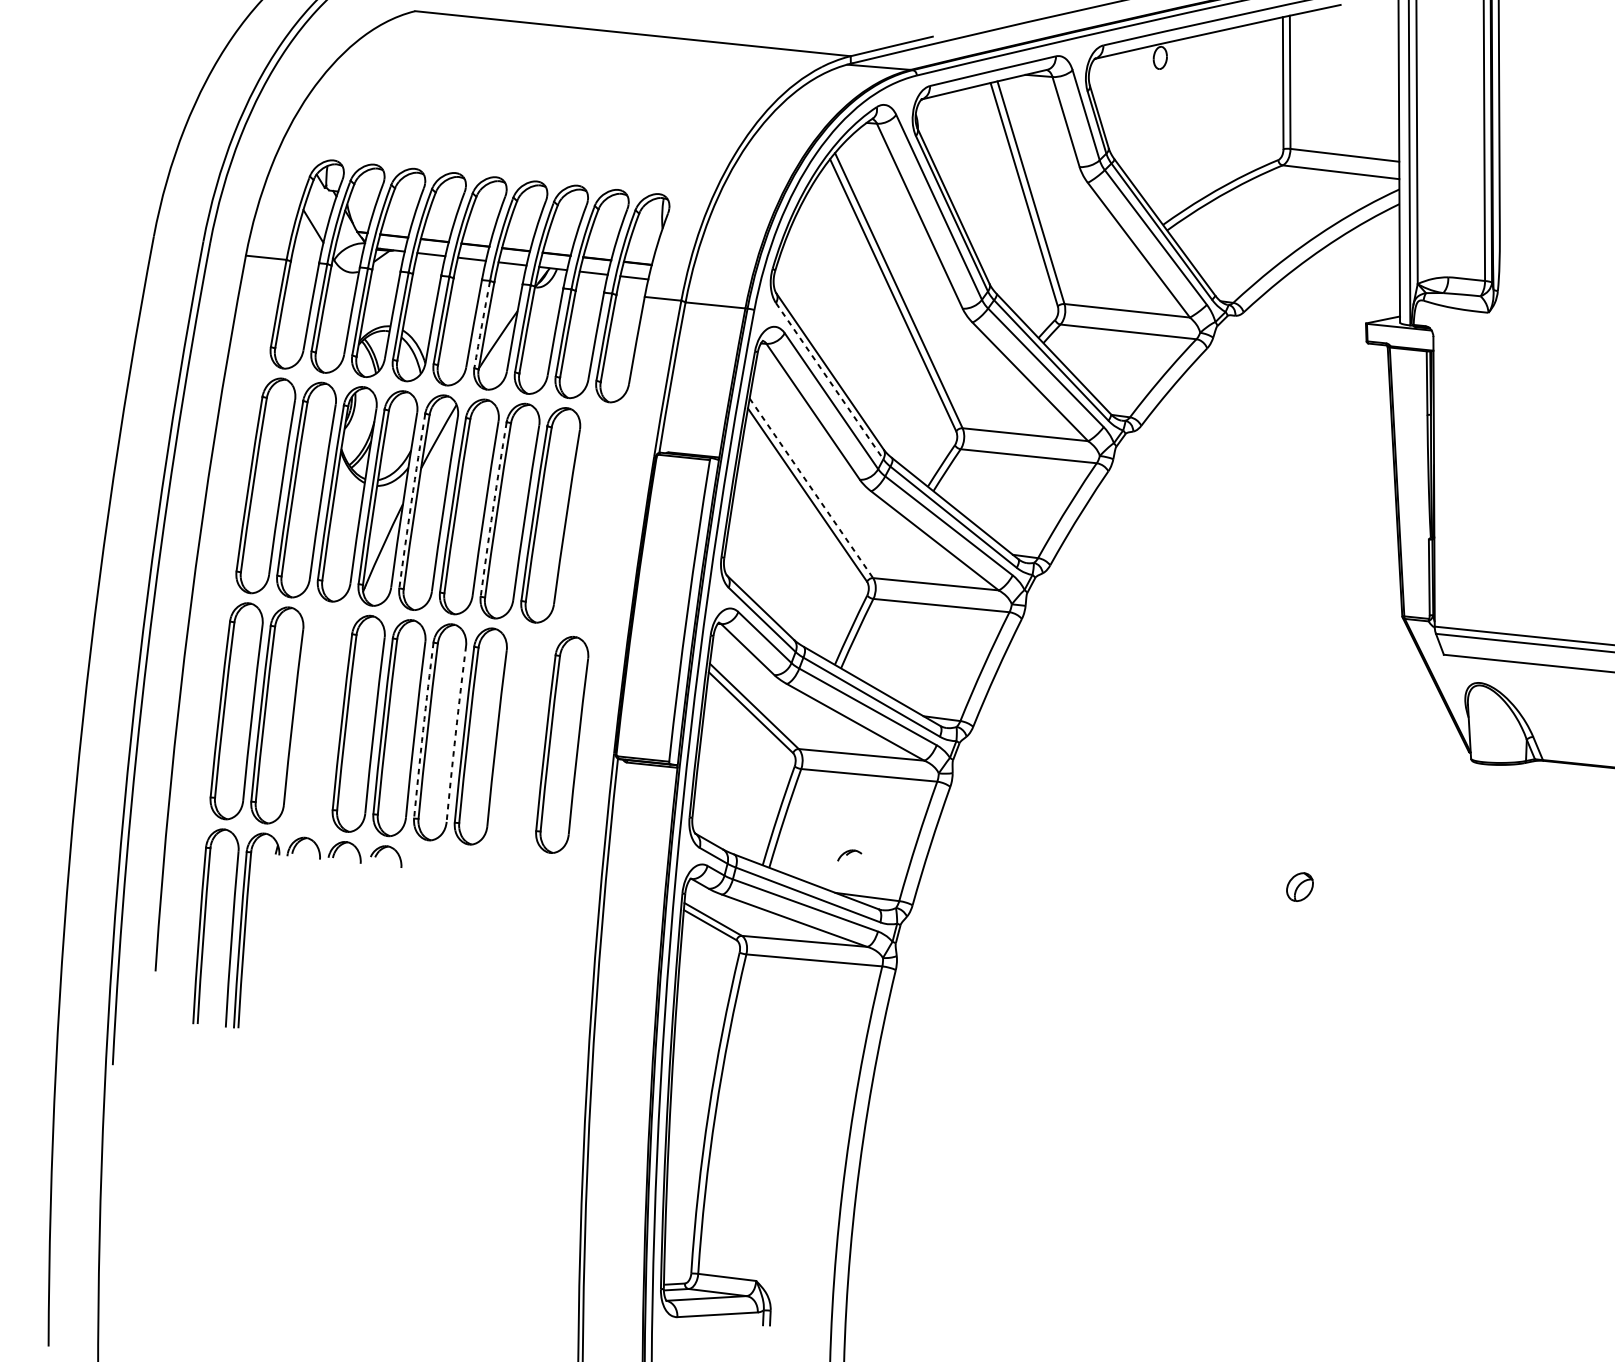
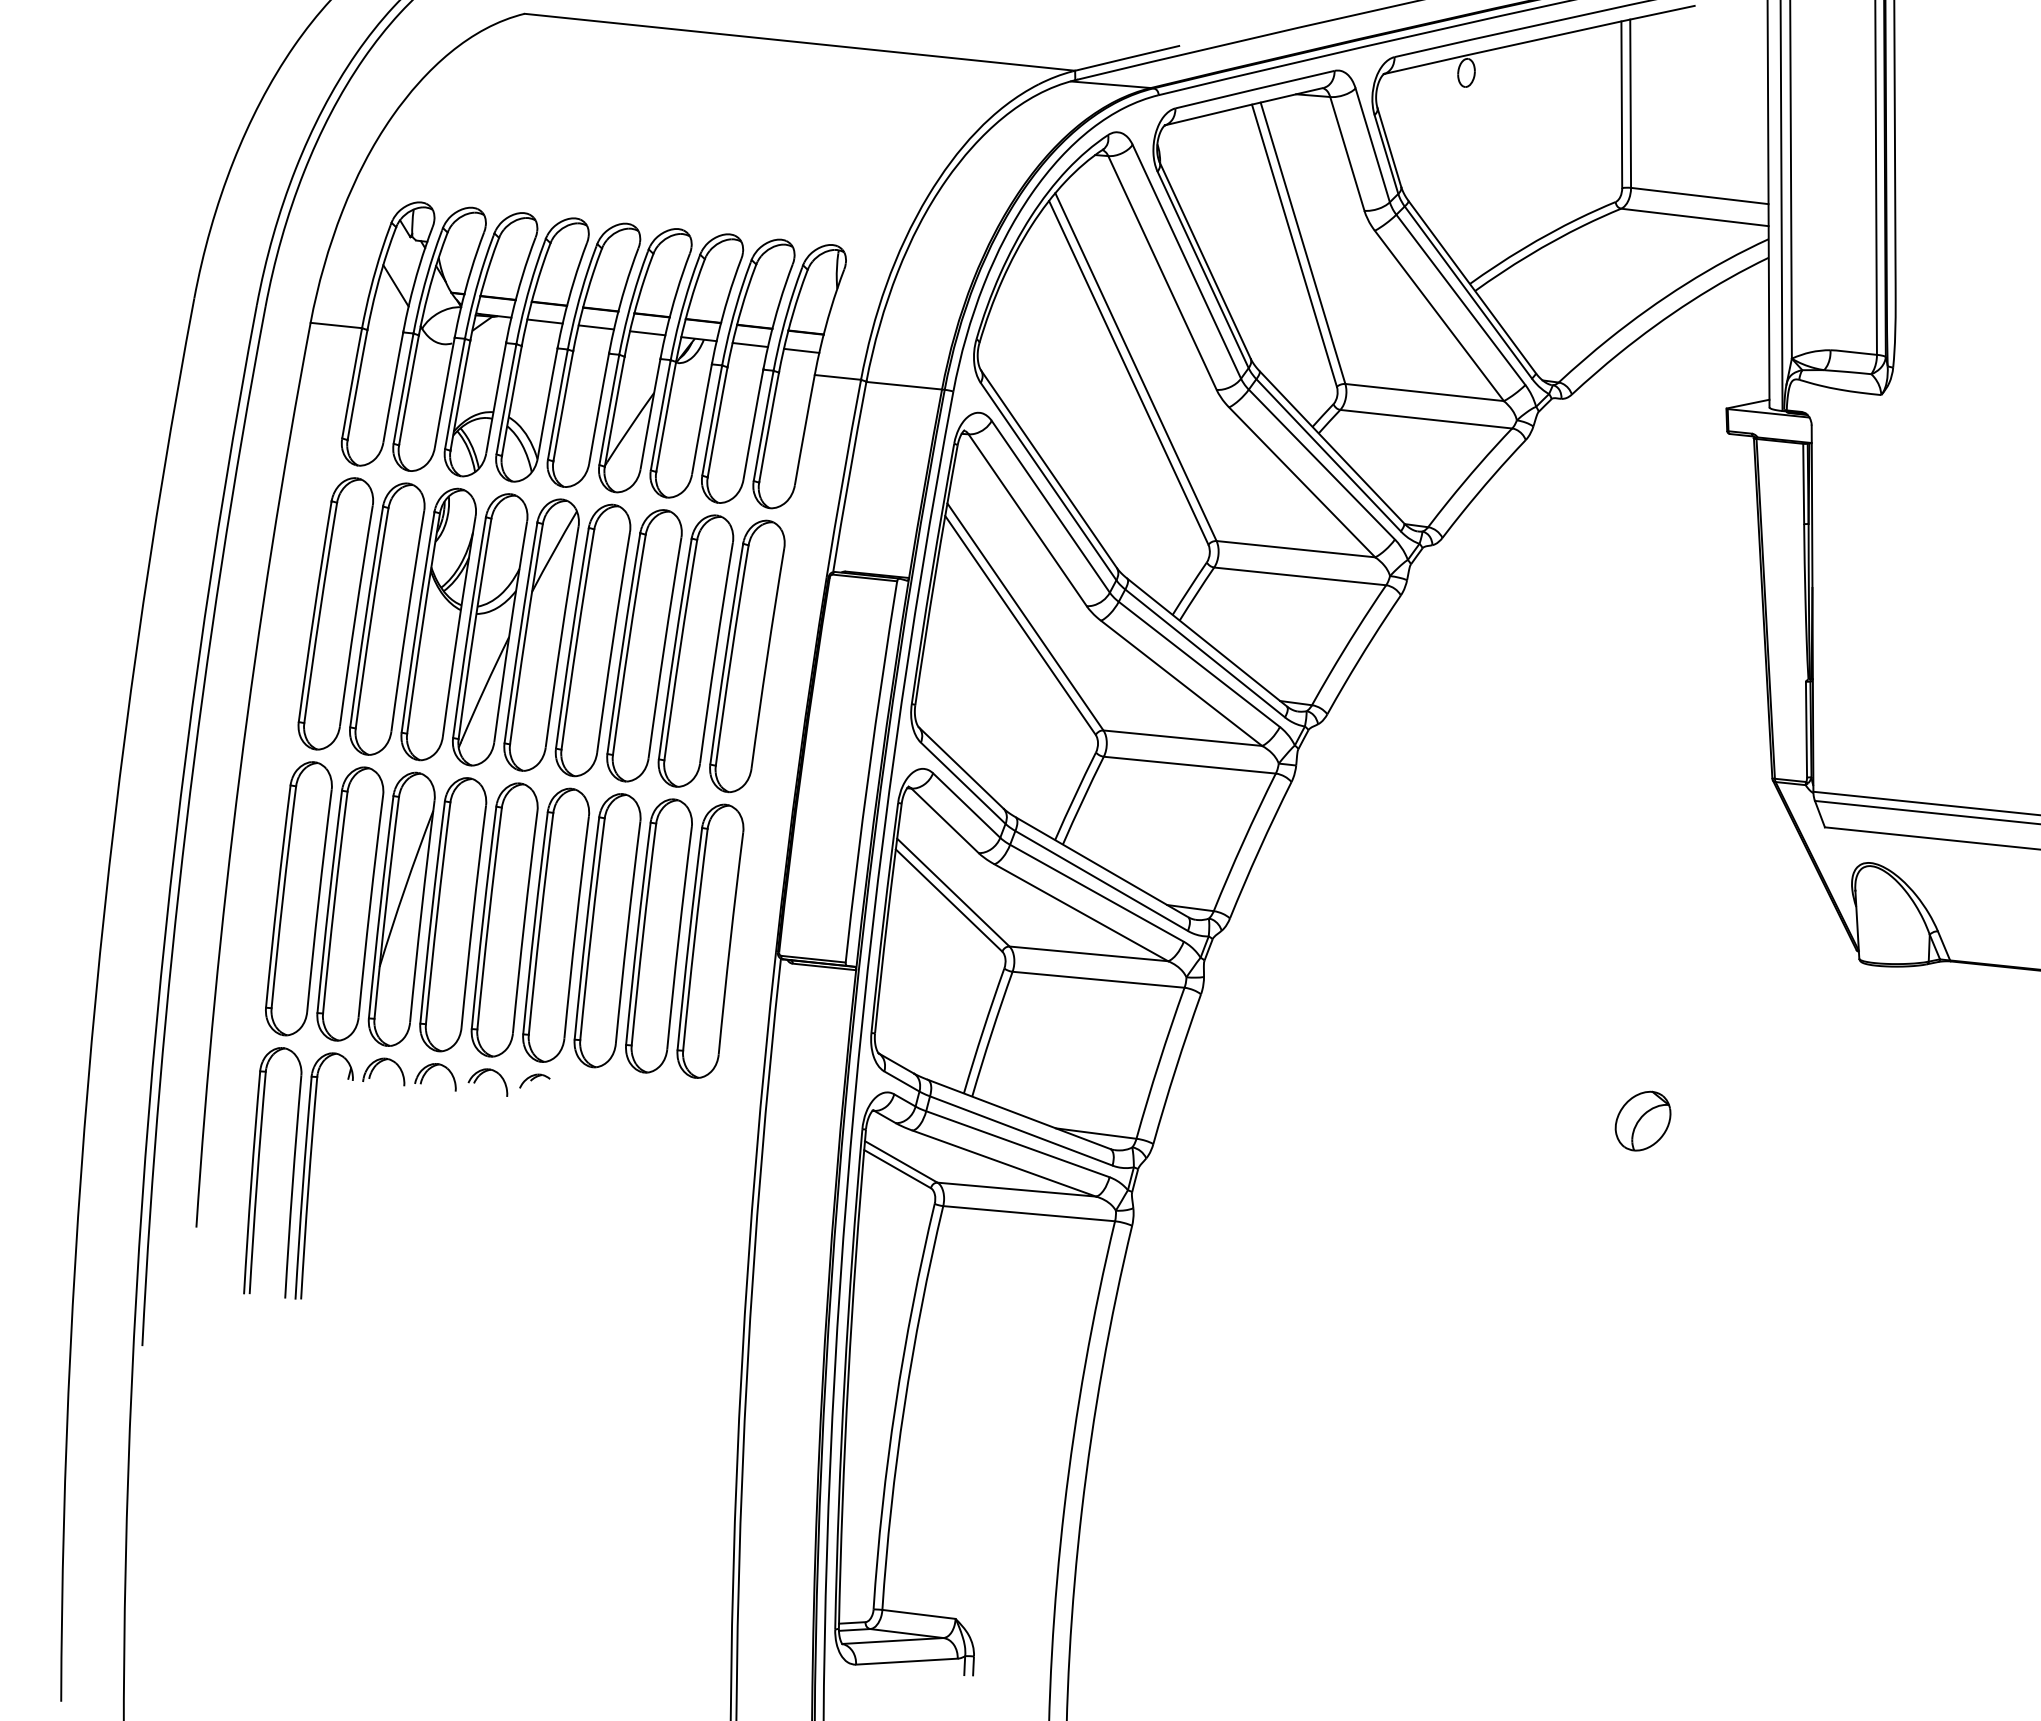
arc: (482, 325) -> (609, 410), dashed -> solid
line: (829, 381) -> (1048, 481), dashed -> solid
line: (811, 487) -> (1025, 616), dashed -> solid
arc: (411, 501) -> (520, 633), dashed -> solid
arc: (493, 509) -> (623, 643), dashed -> solid
part: (591, 519) -> (747, 656), added
part: (317, 718) -> (401, 908), added
arc: (423, 730) -> (534, 923), dashed -> solid
arc: (455, 734) -> (575, 927), dashed -> solid
part: (521, 740) -> (658, 935), added
part: (849, 855) -> (534, 1080), moved
part: (1299, 886) -> (1642, 1120), size x1.67

